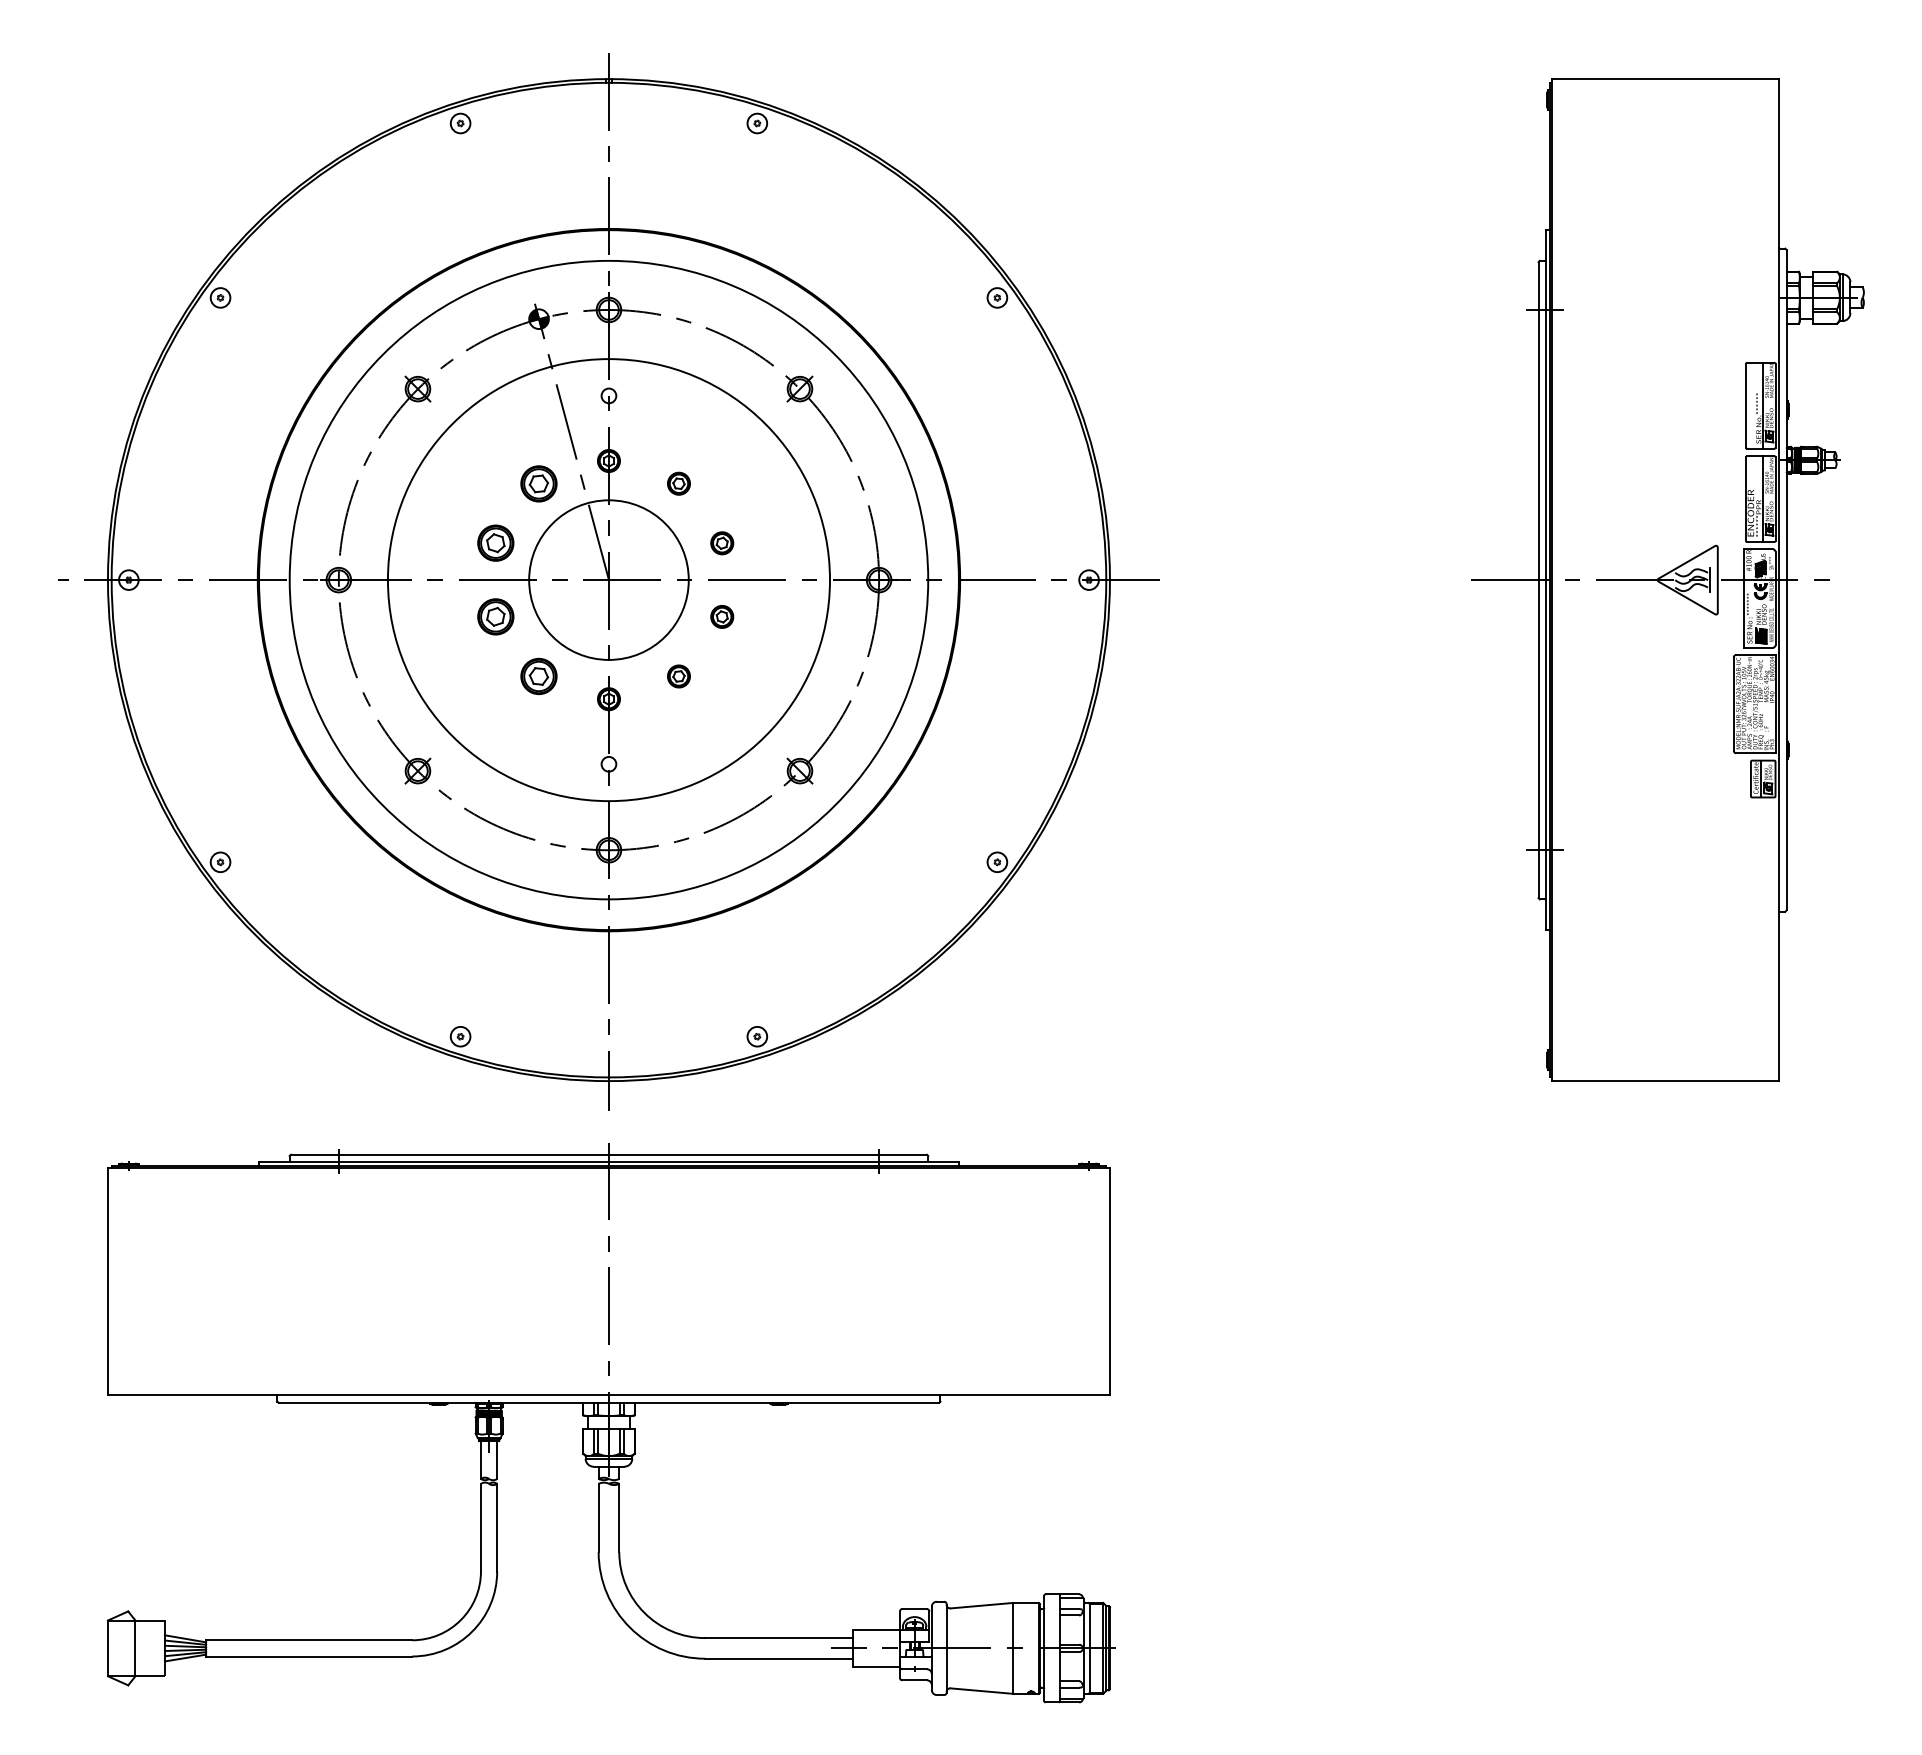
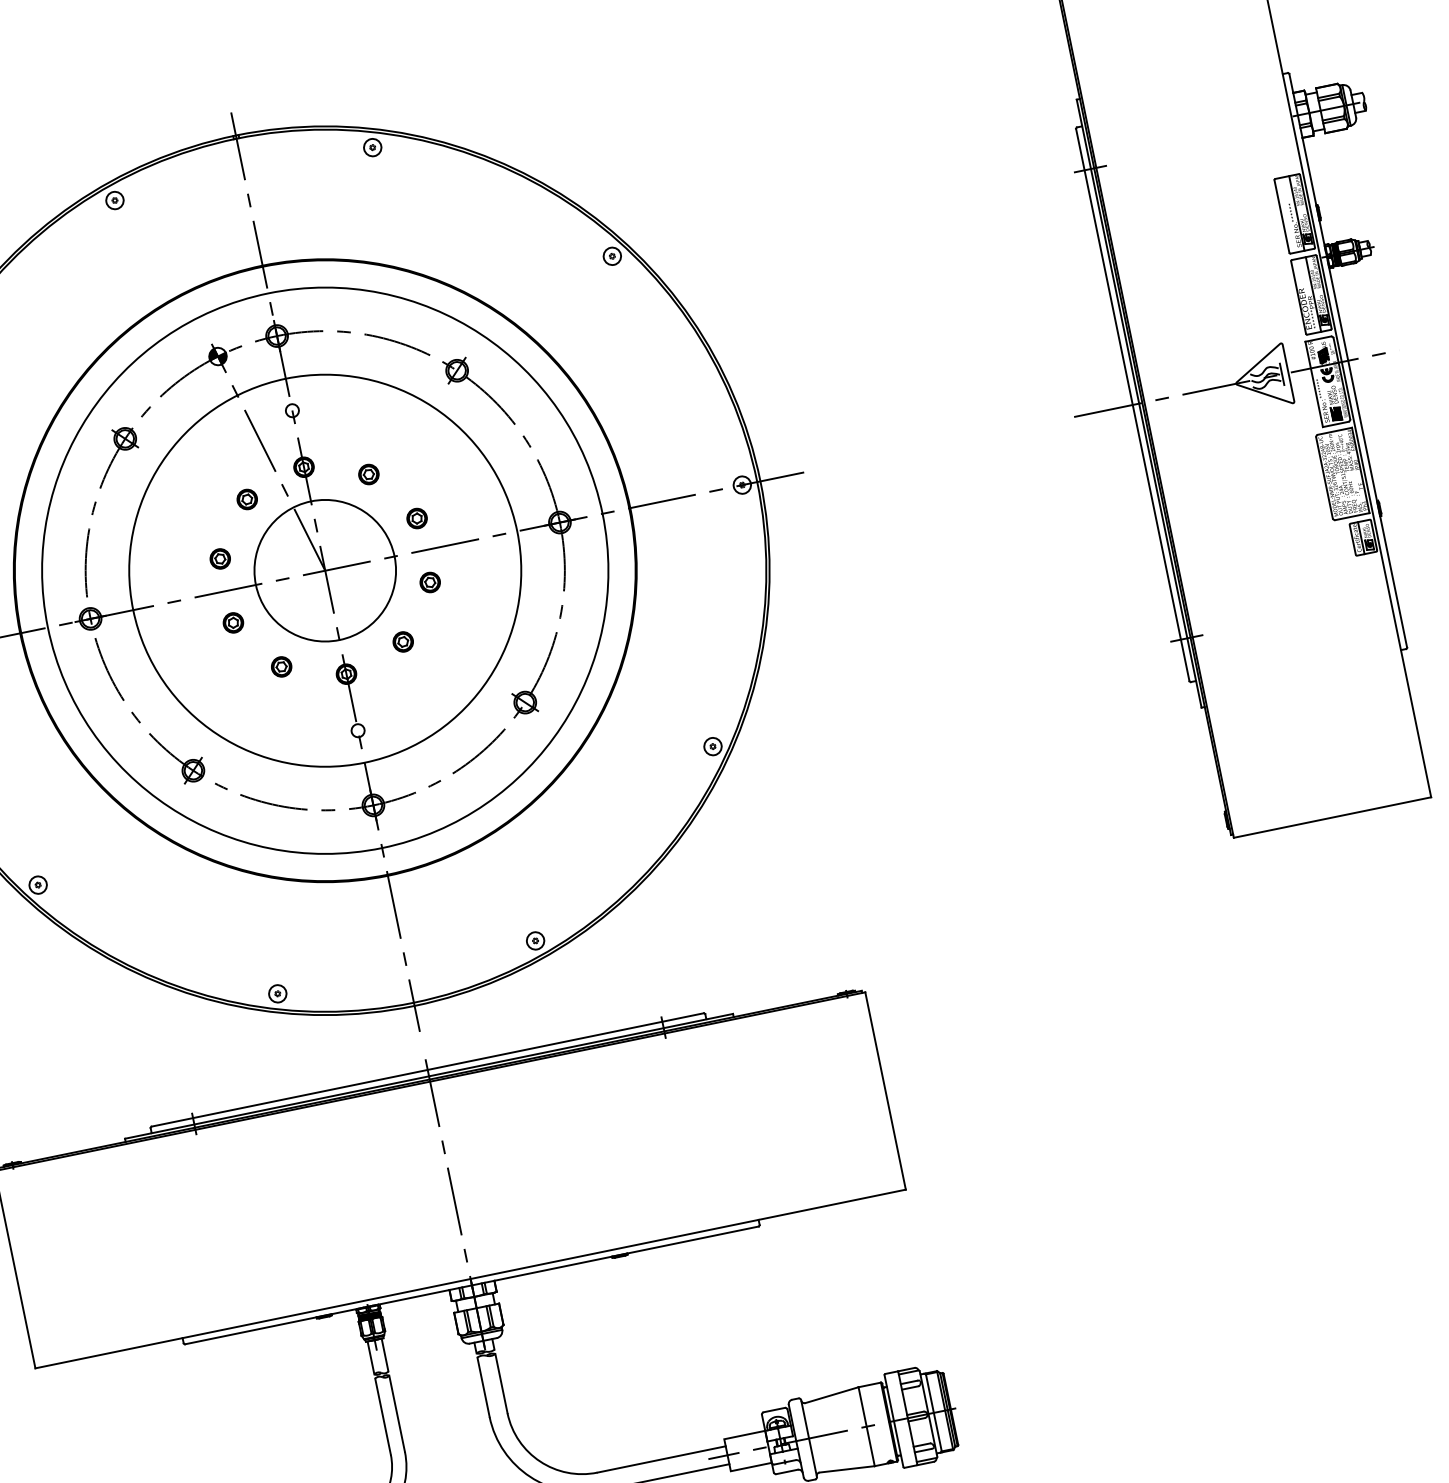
part: (538, 483) -> (246, 499), size x0.62
part: (495, 543) -> (220, 559), size x0.62
part: (495, 616) -> (233, 622), size x0.62
part: (538, 676) -> (281, 667), size x0.62

